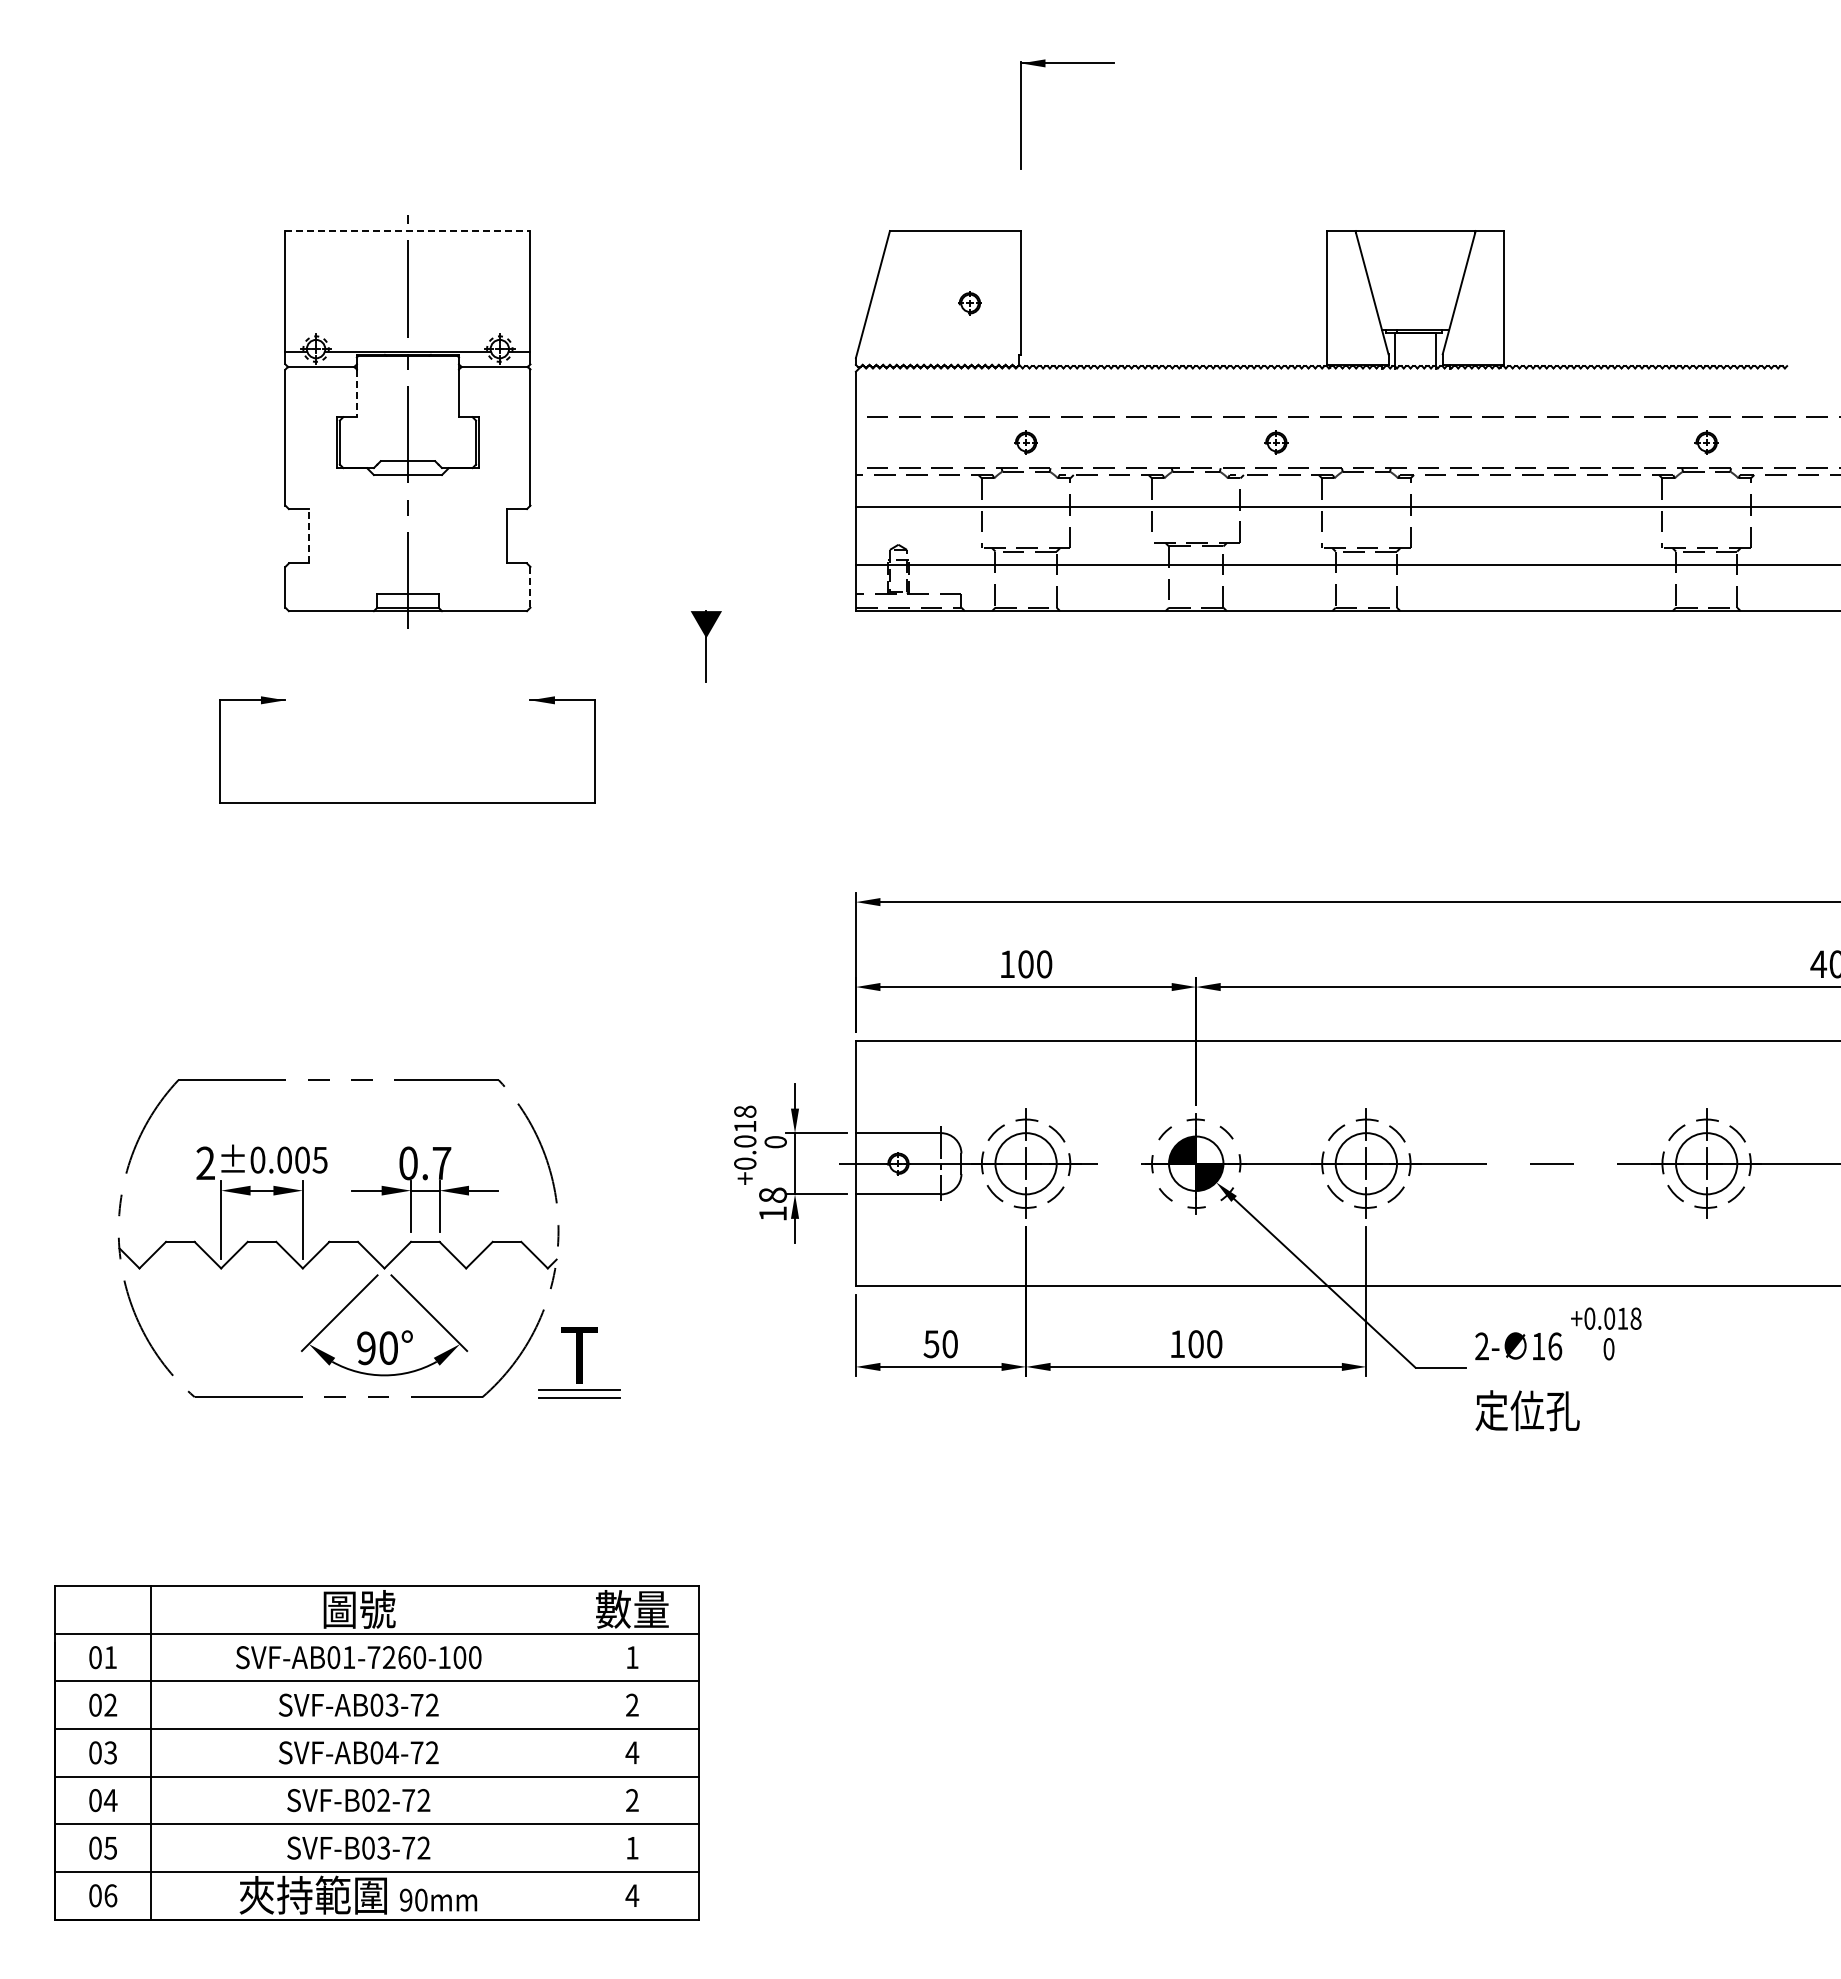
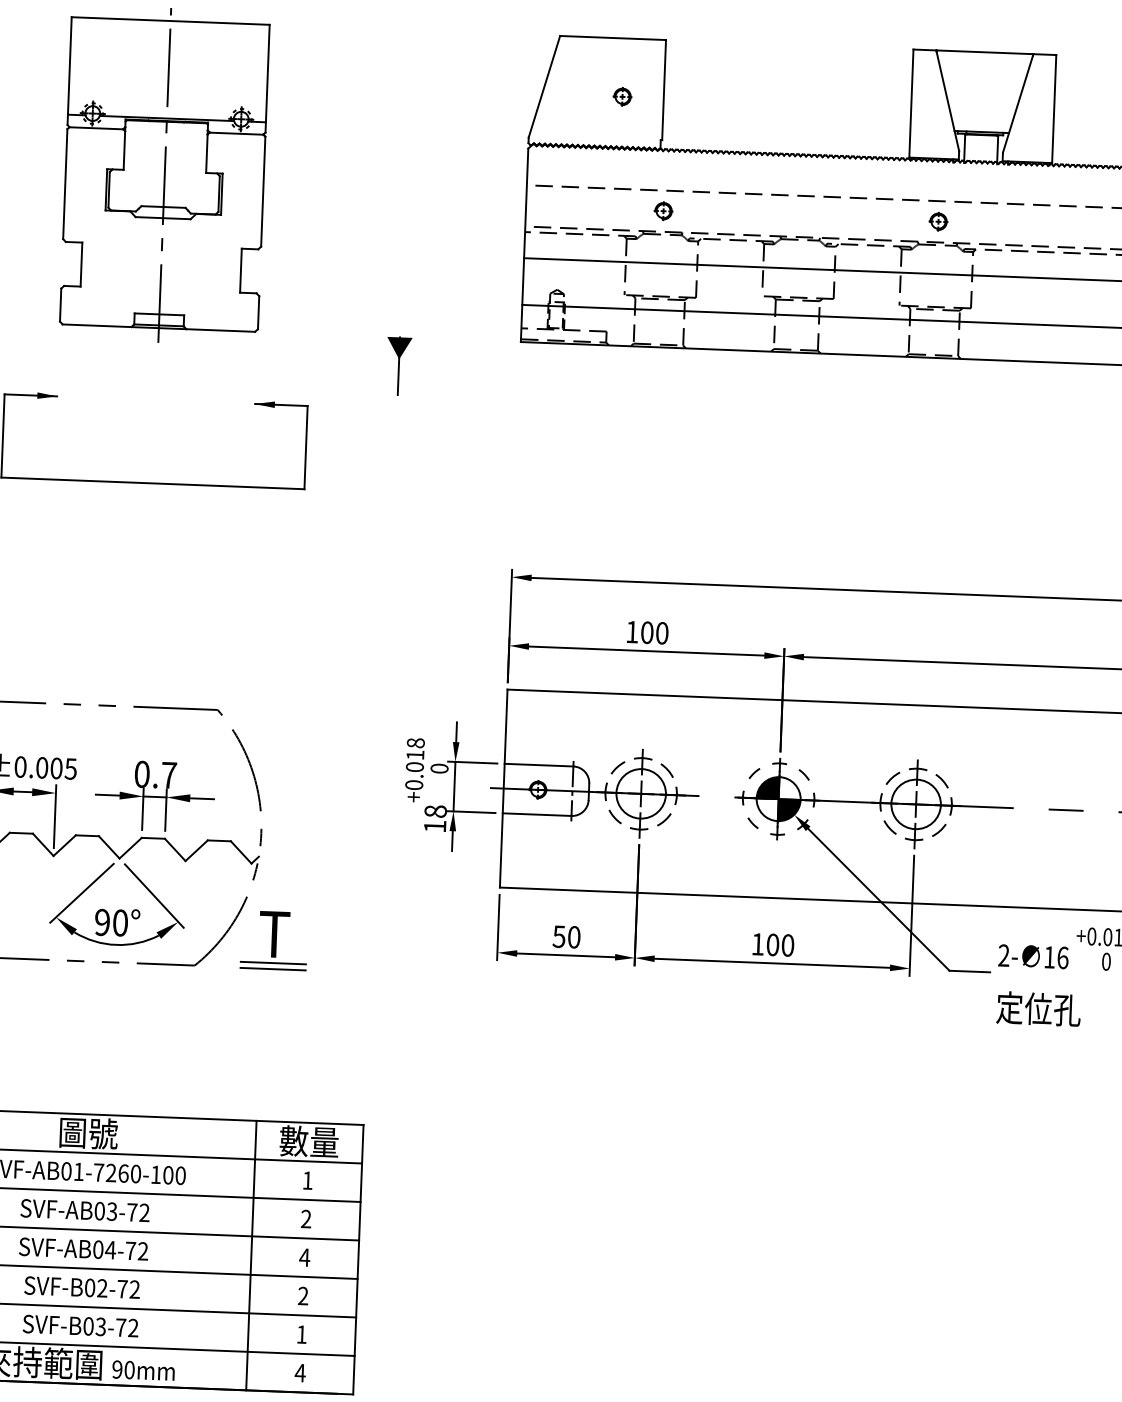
line: (407, 231) -> (170, 21), dashed -> solid
line: (356, 393) -> (124, 150), dashed -> solid
part: (1276, 442) -> (938, 221), moved
line: (309, 535) -> (81, 263), dashed -> solid
line: (530, 587) -> (258, 312), dashed -> solid
line: (566, 1752) -> (251, 1255), added

